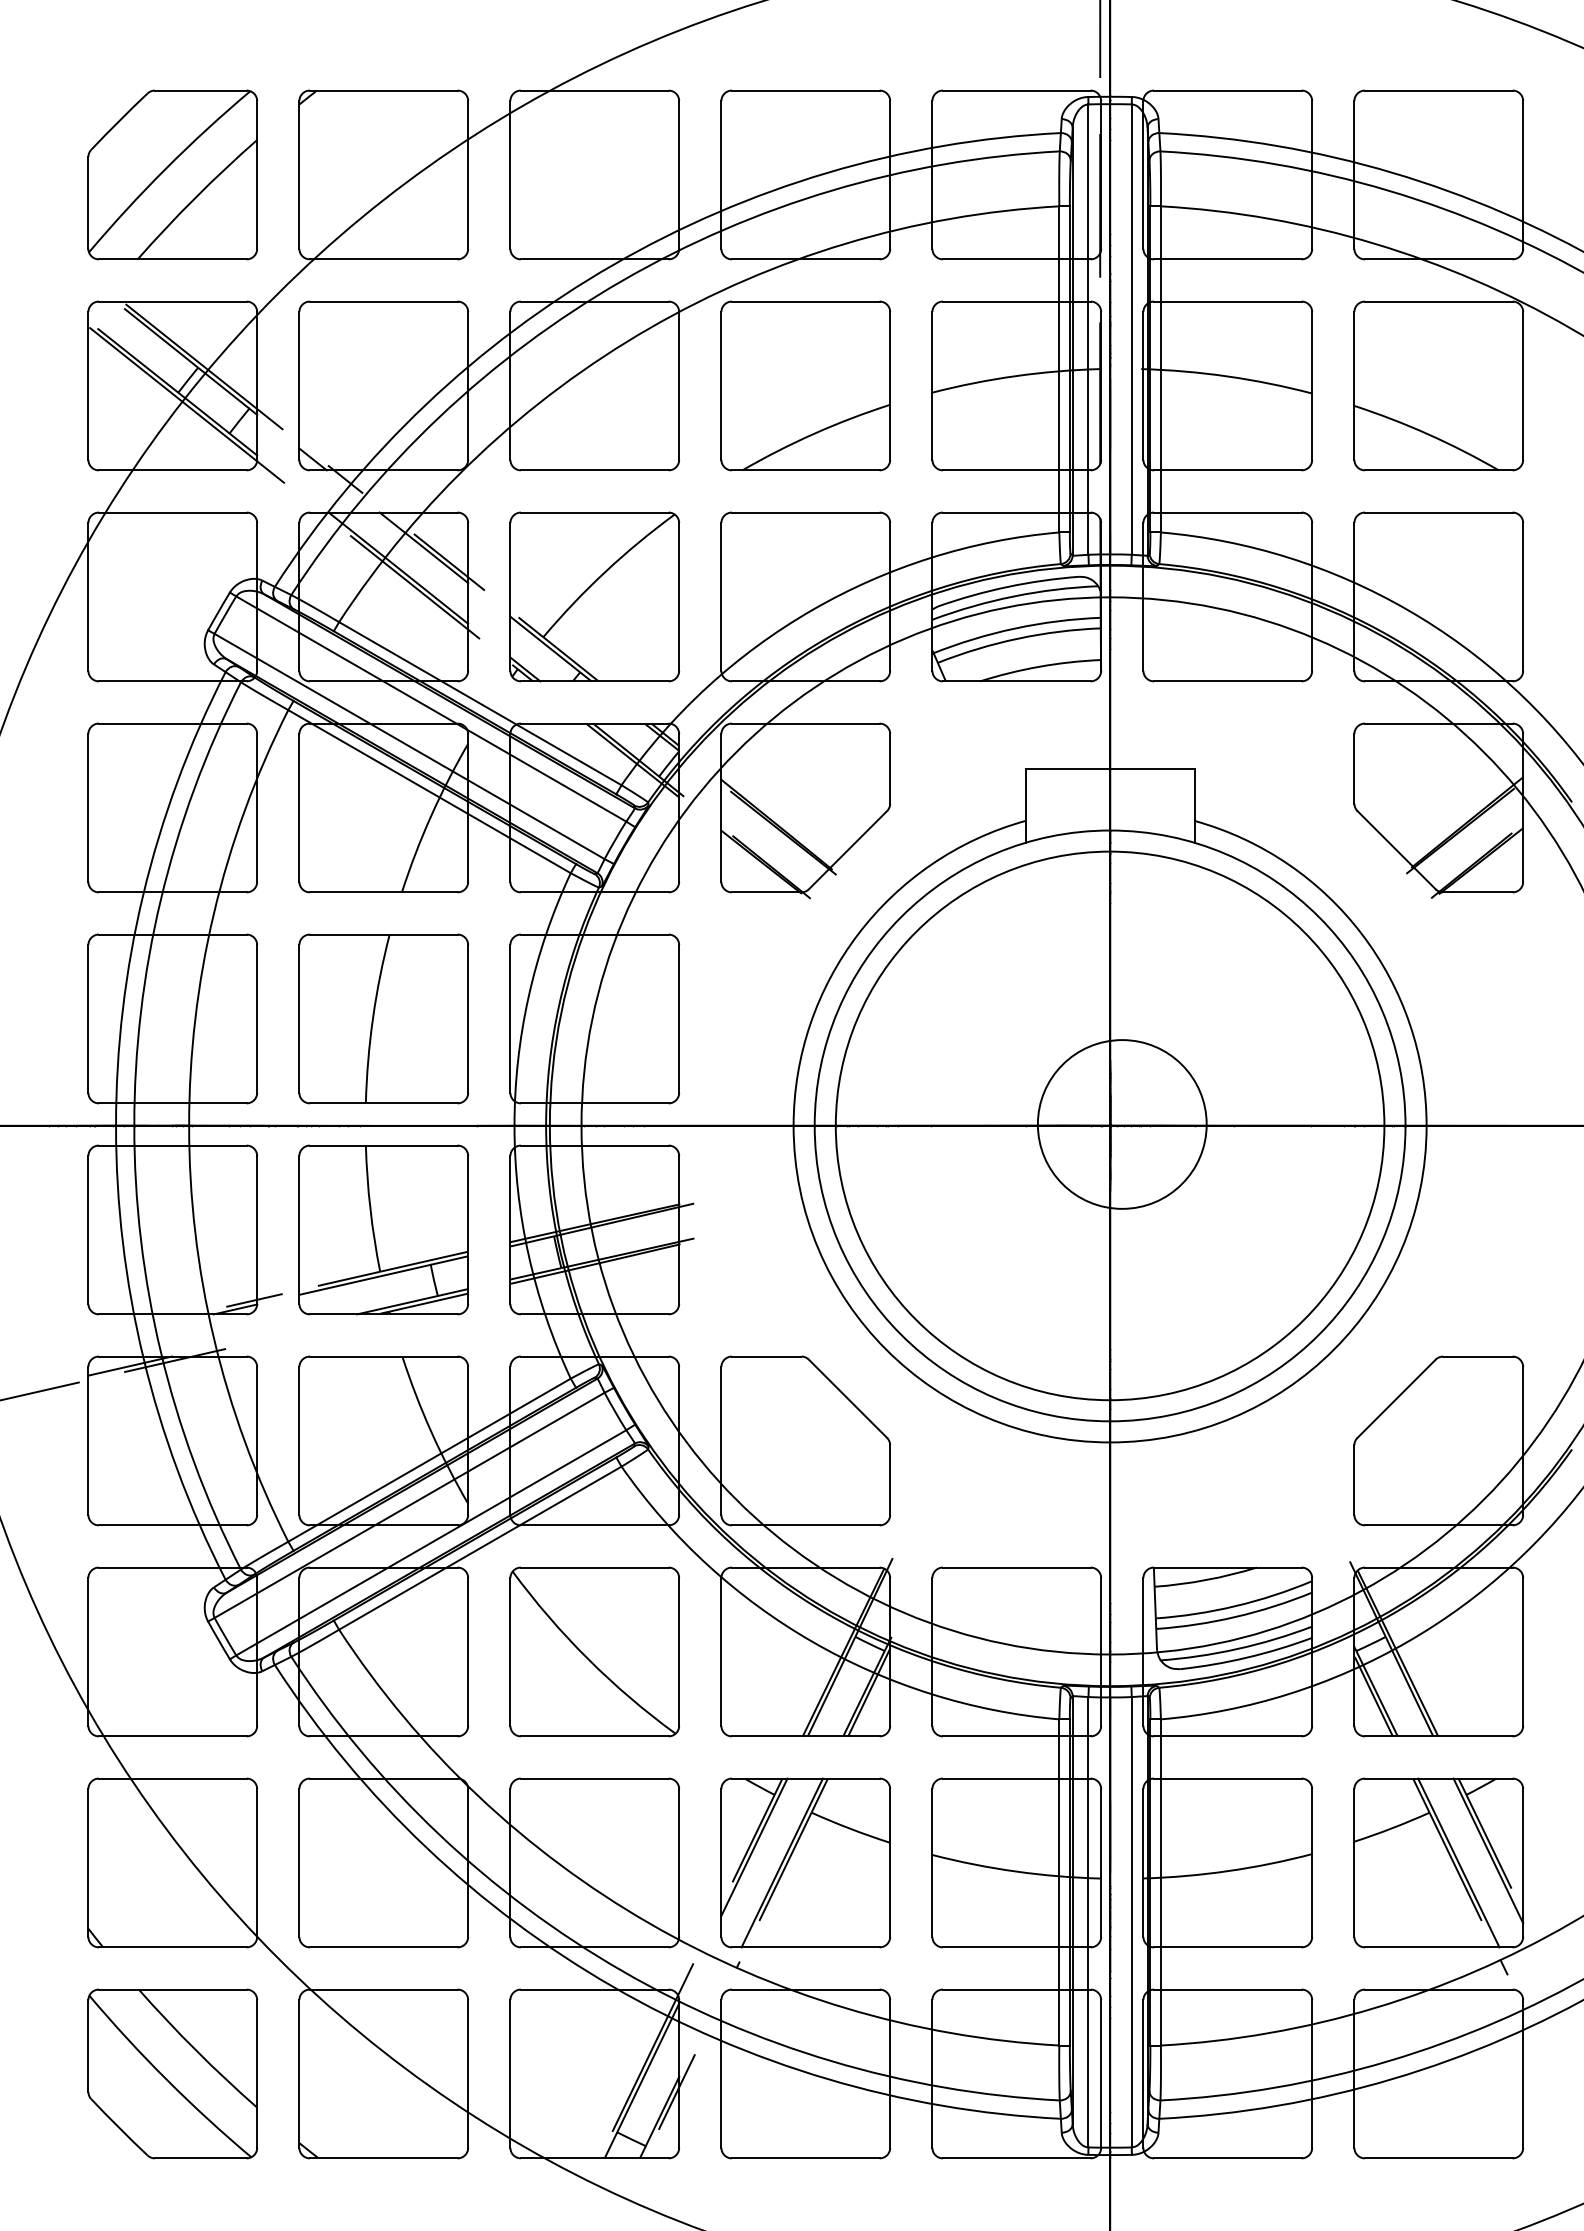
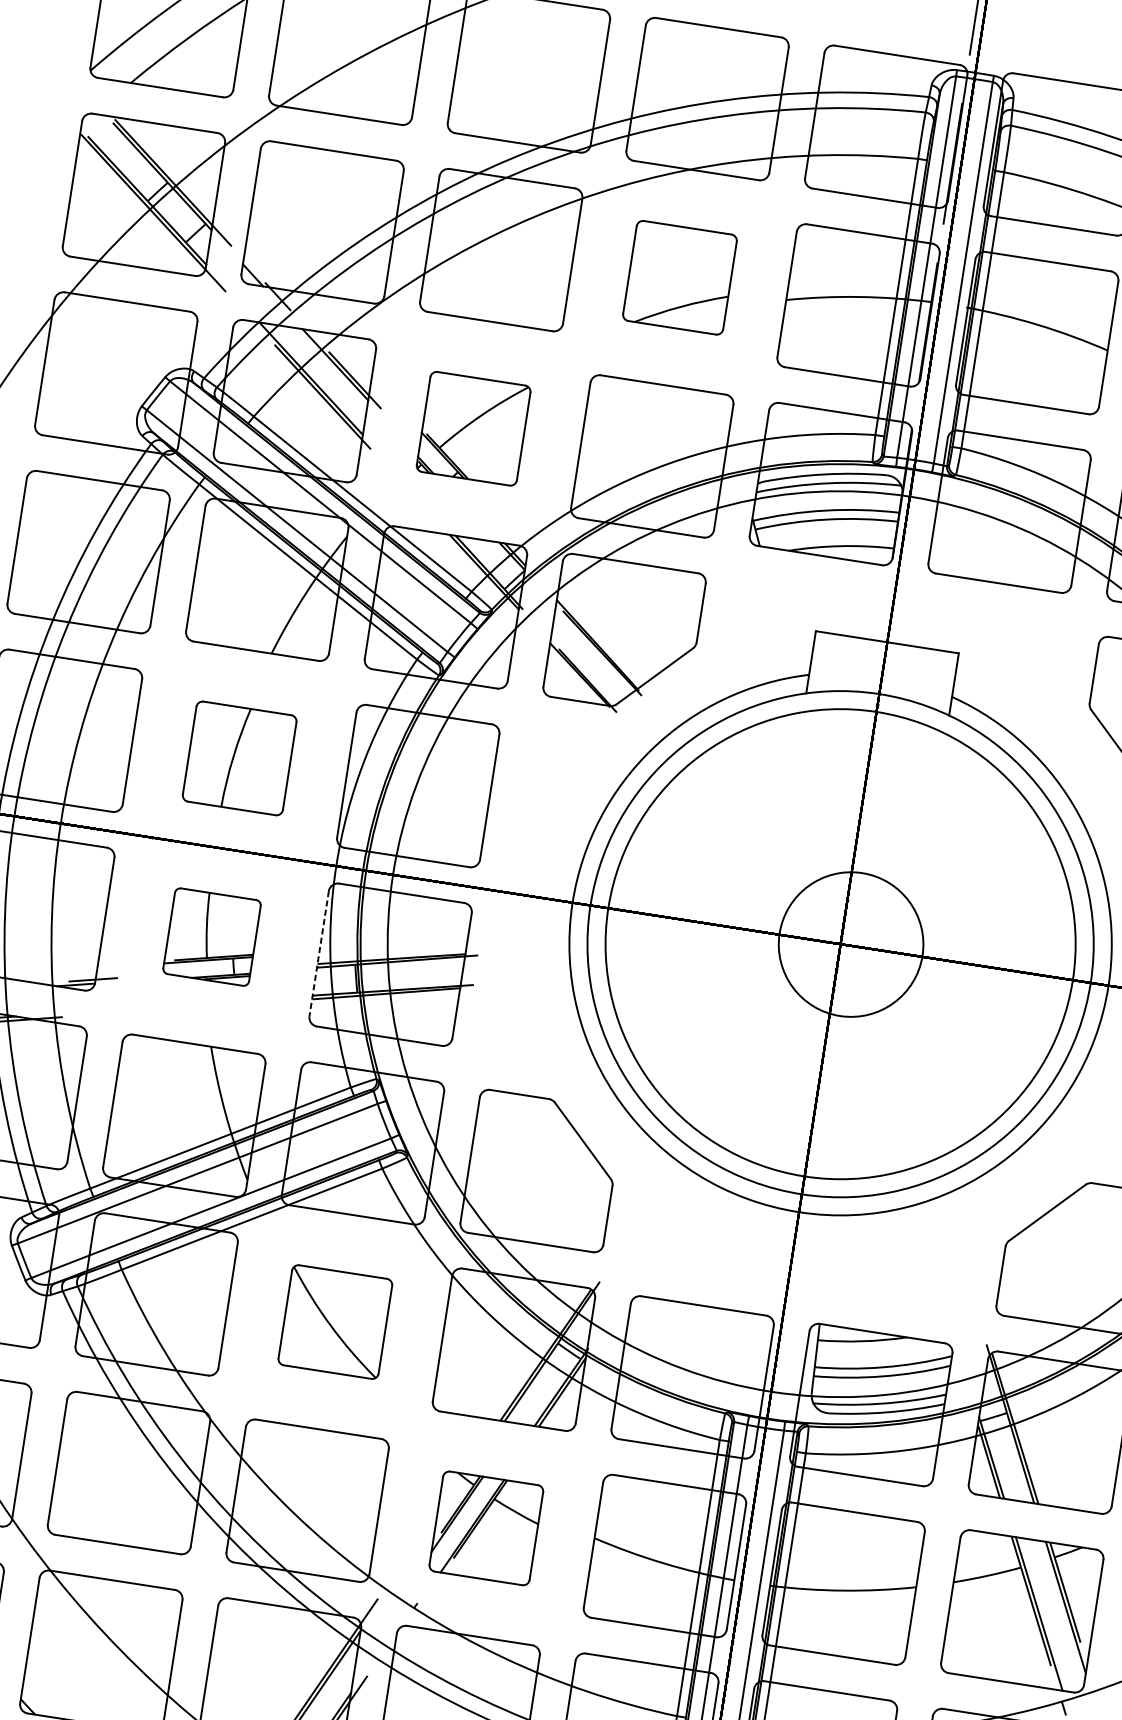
part: (805, 385) -> (679, 277), size x0.7
part: (594, 596) -> (473, 428), size x0.7
part: (383, 1018) -> (239, 758), size x0.7
part: (383, 1229) -> (211, 936), size x0.6
line: (510, 1229) -> (319, 953), solid -> dashed
part: (594, 1651) -> (335, 1321), size x0.7
part: (805, 1862) -> (486, 1527), size x0.7

